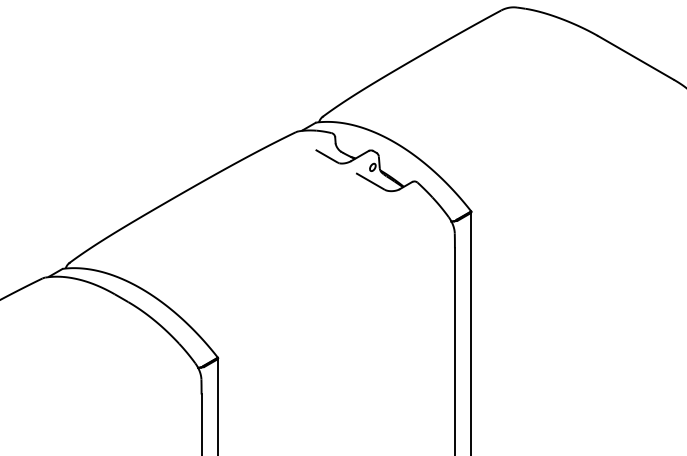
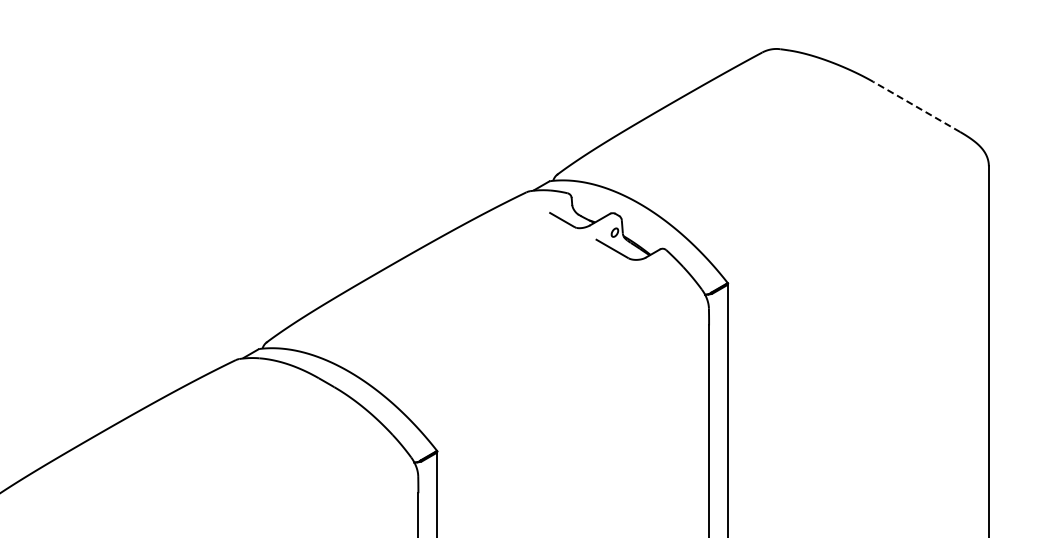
line: (635, 57) -> (916, 106), solid -> dashed

